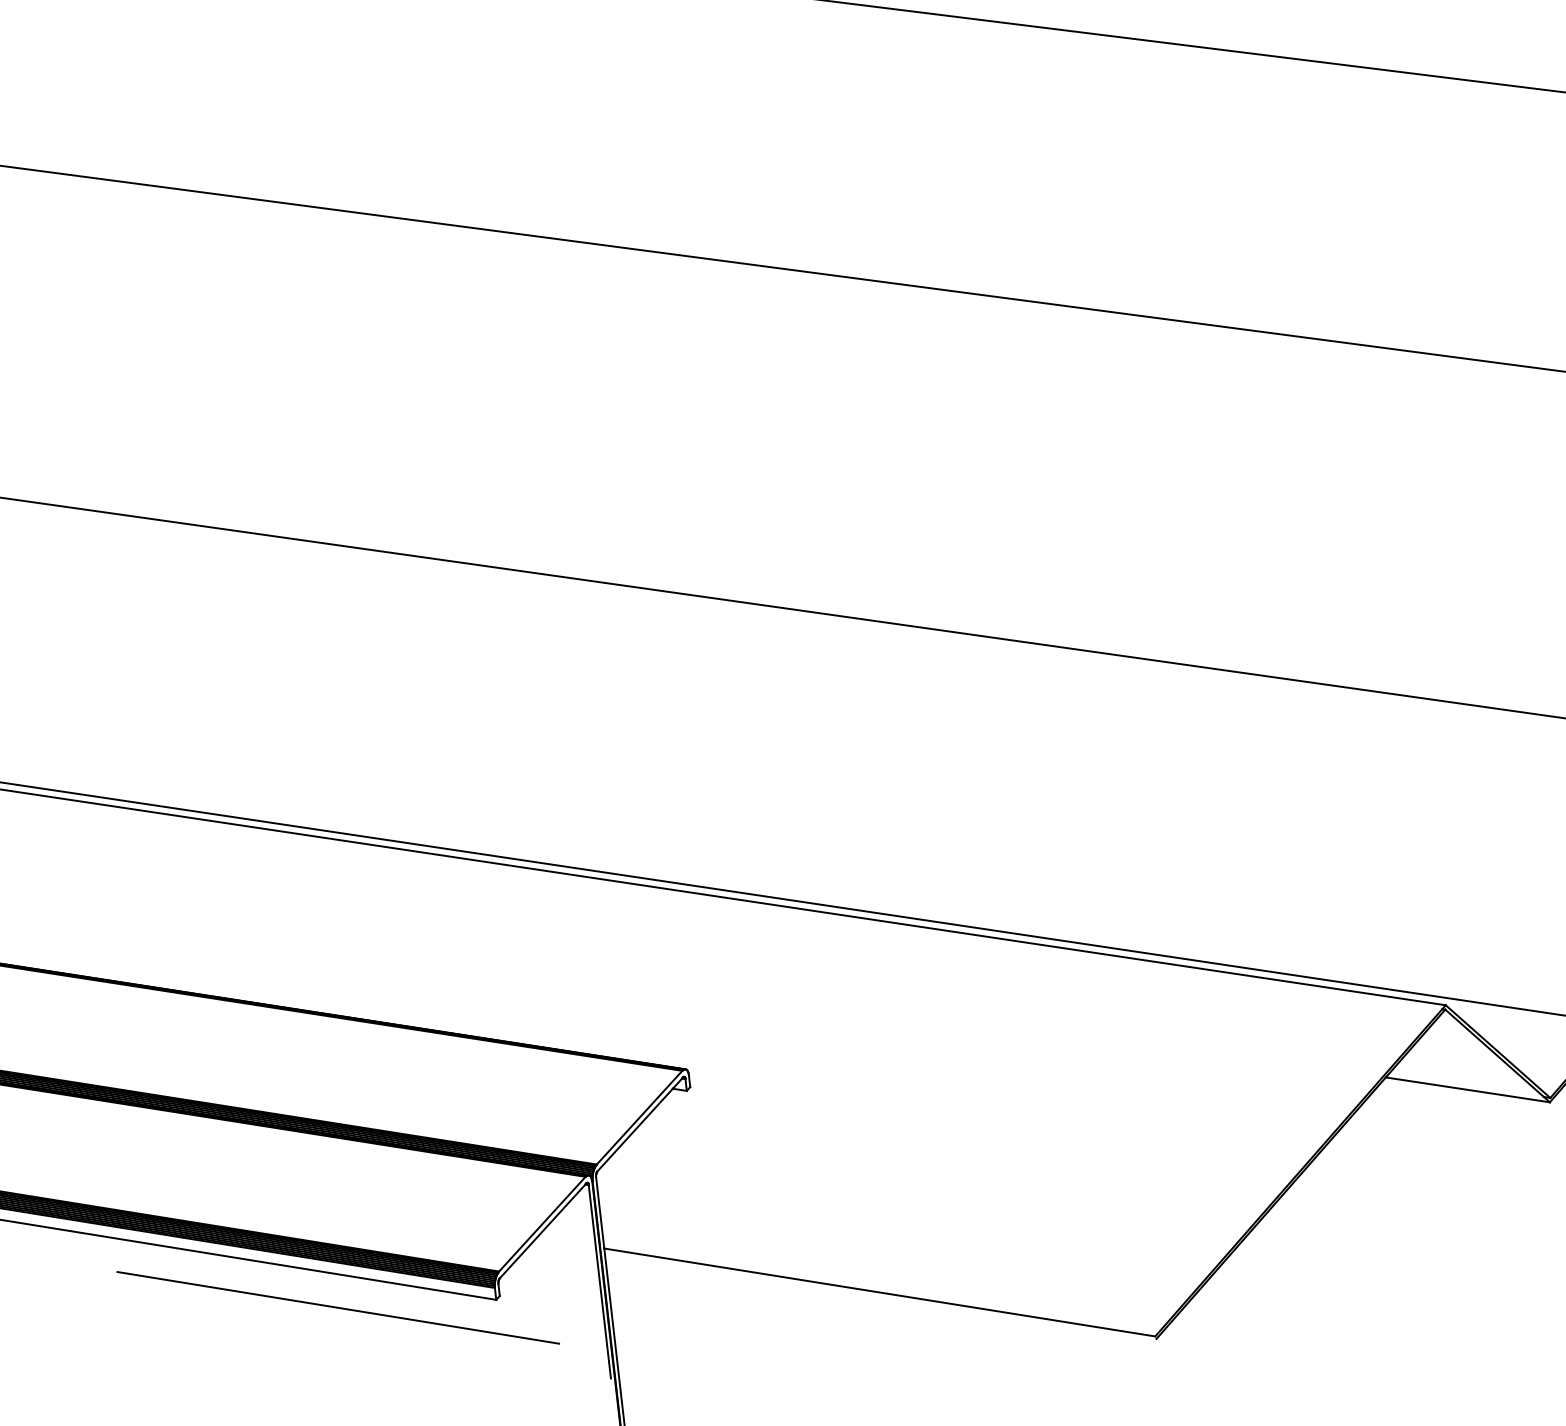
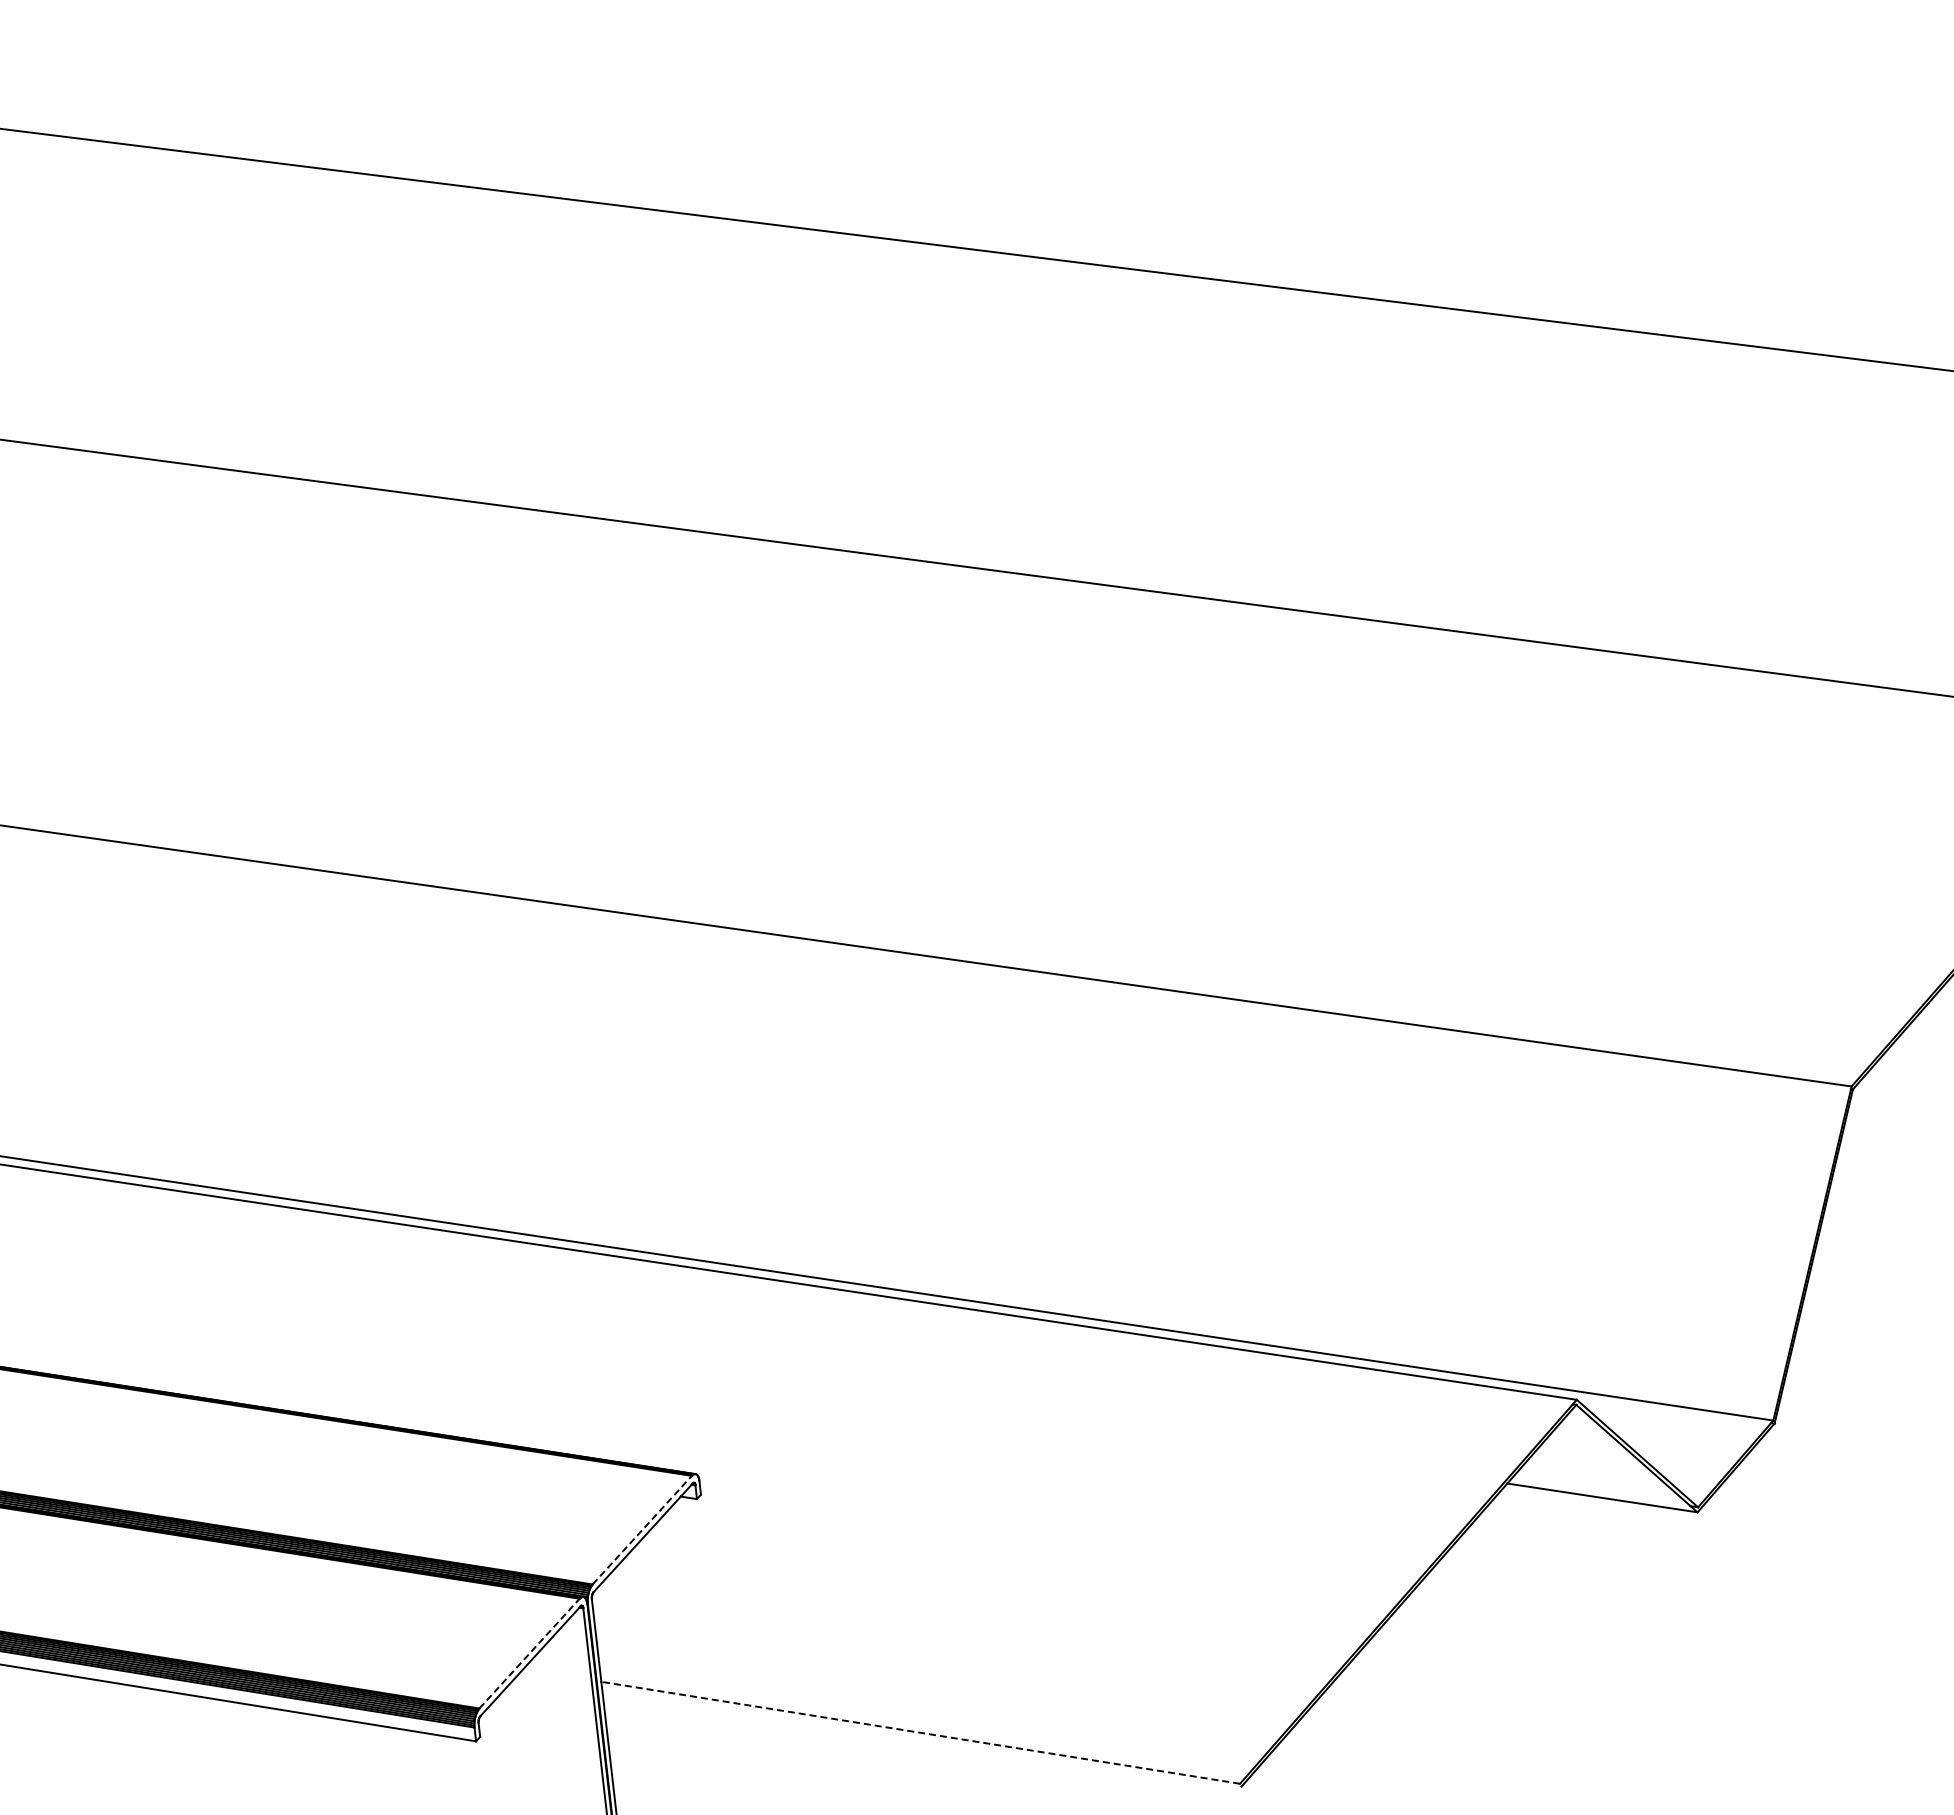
line: (639, 1117) -> (642, 1530), solid -> dashed
line: (542, 1224) -> (529, 1653), solid -> dashed
line: (879, 1292) -> (920, 1732), solid -> dashed
line: (337, 1307) -> (292, 1750), removed

